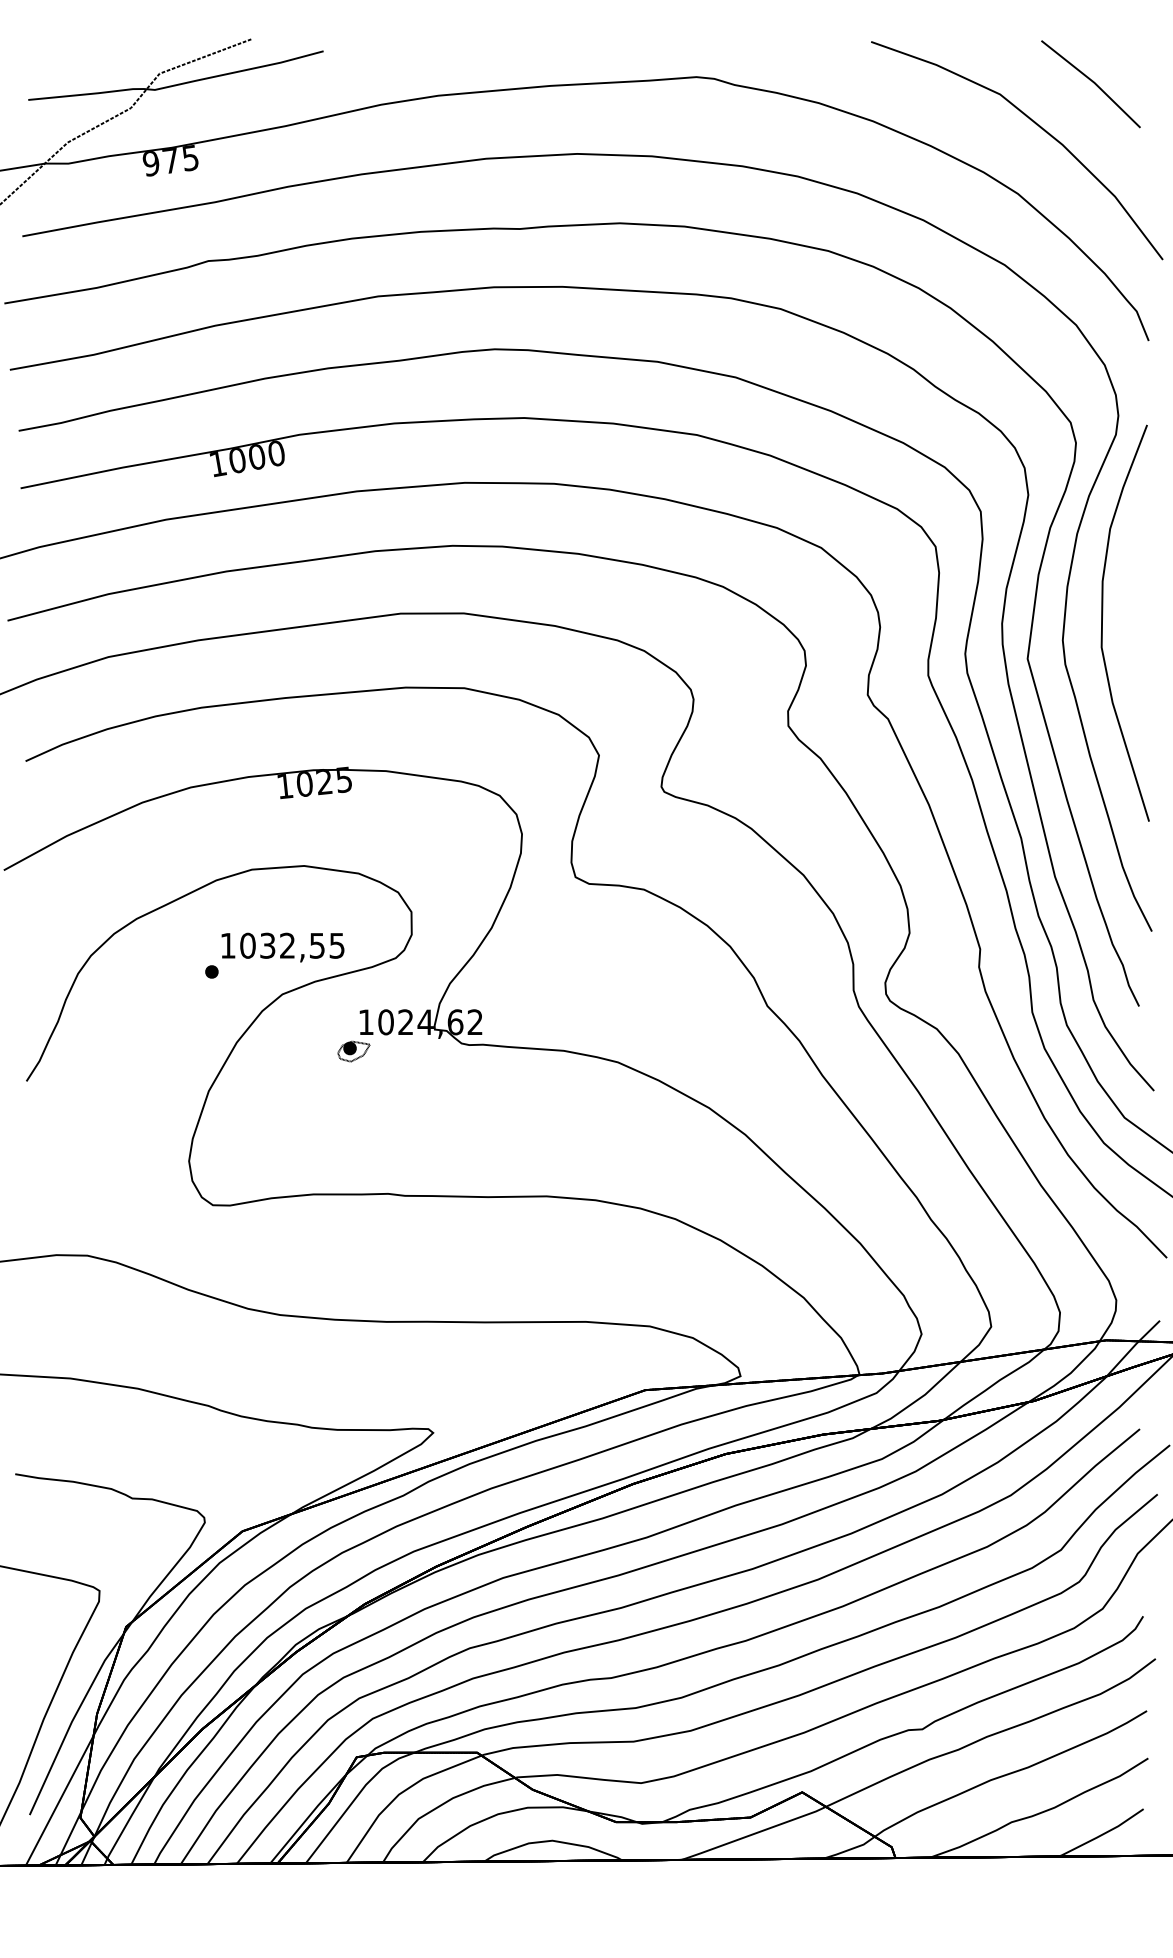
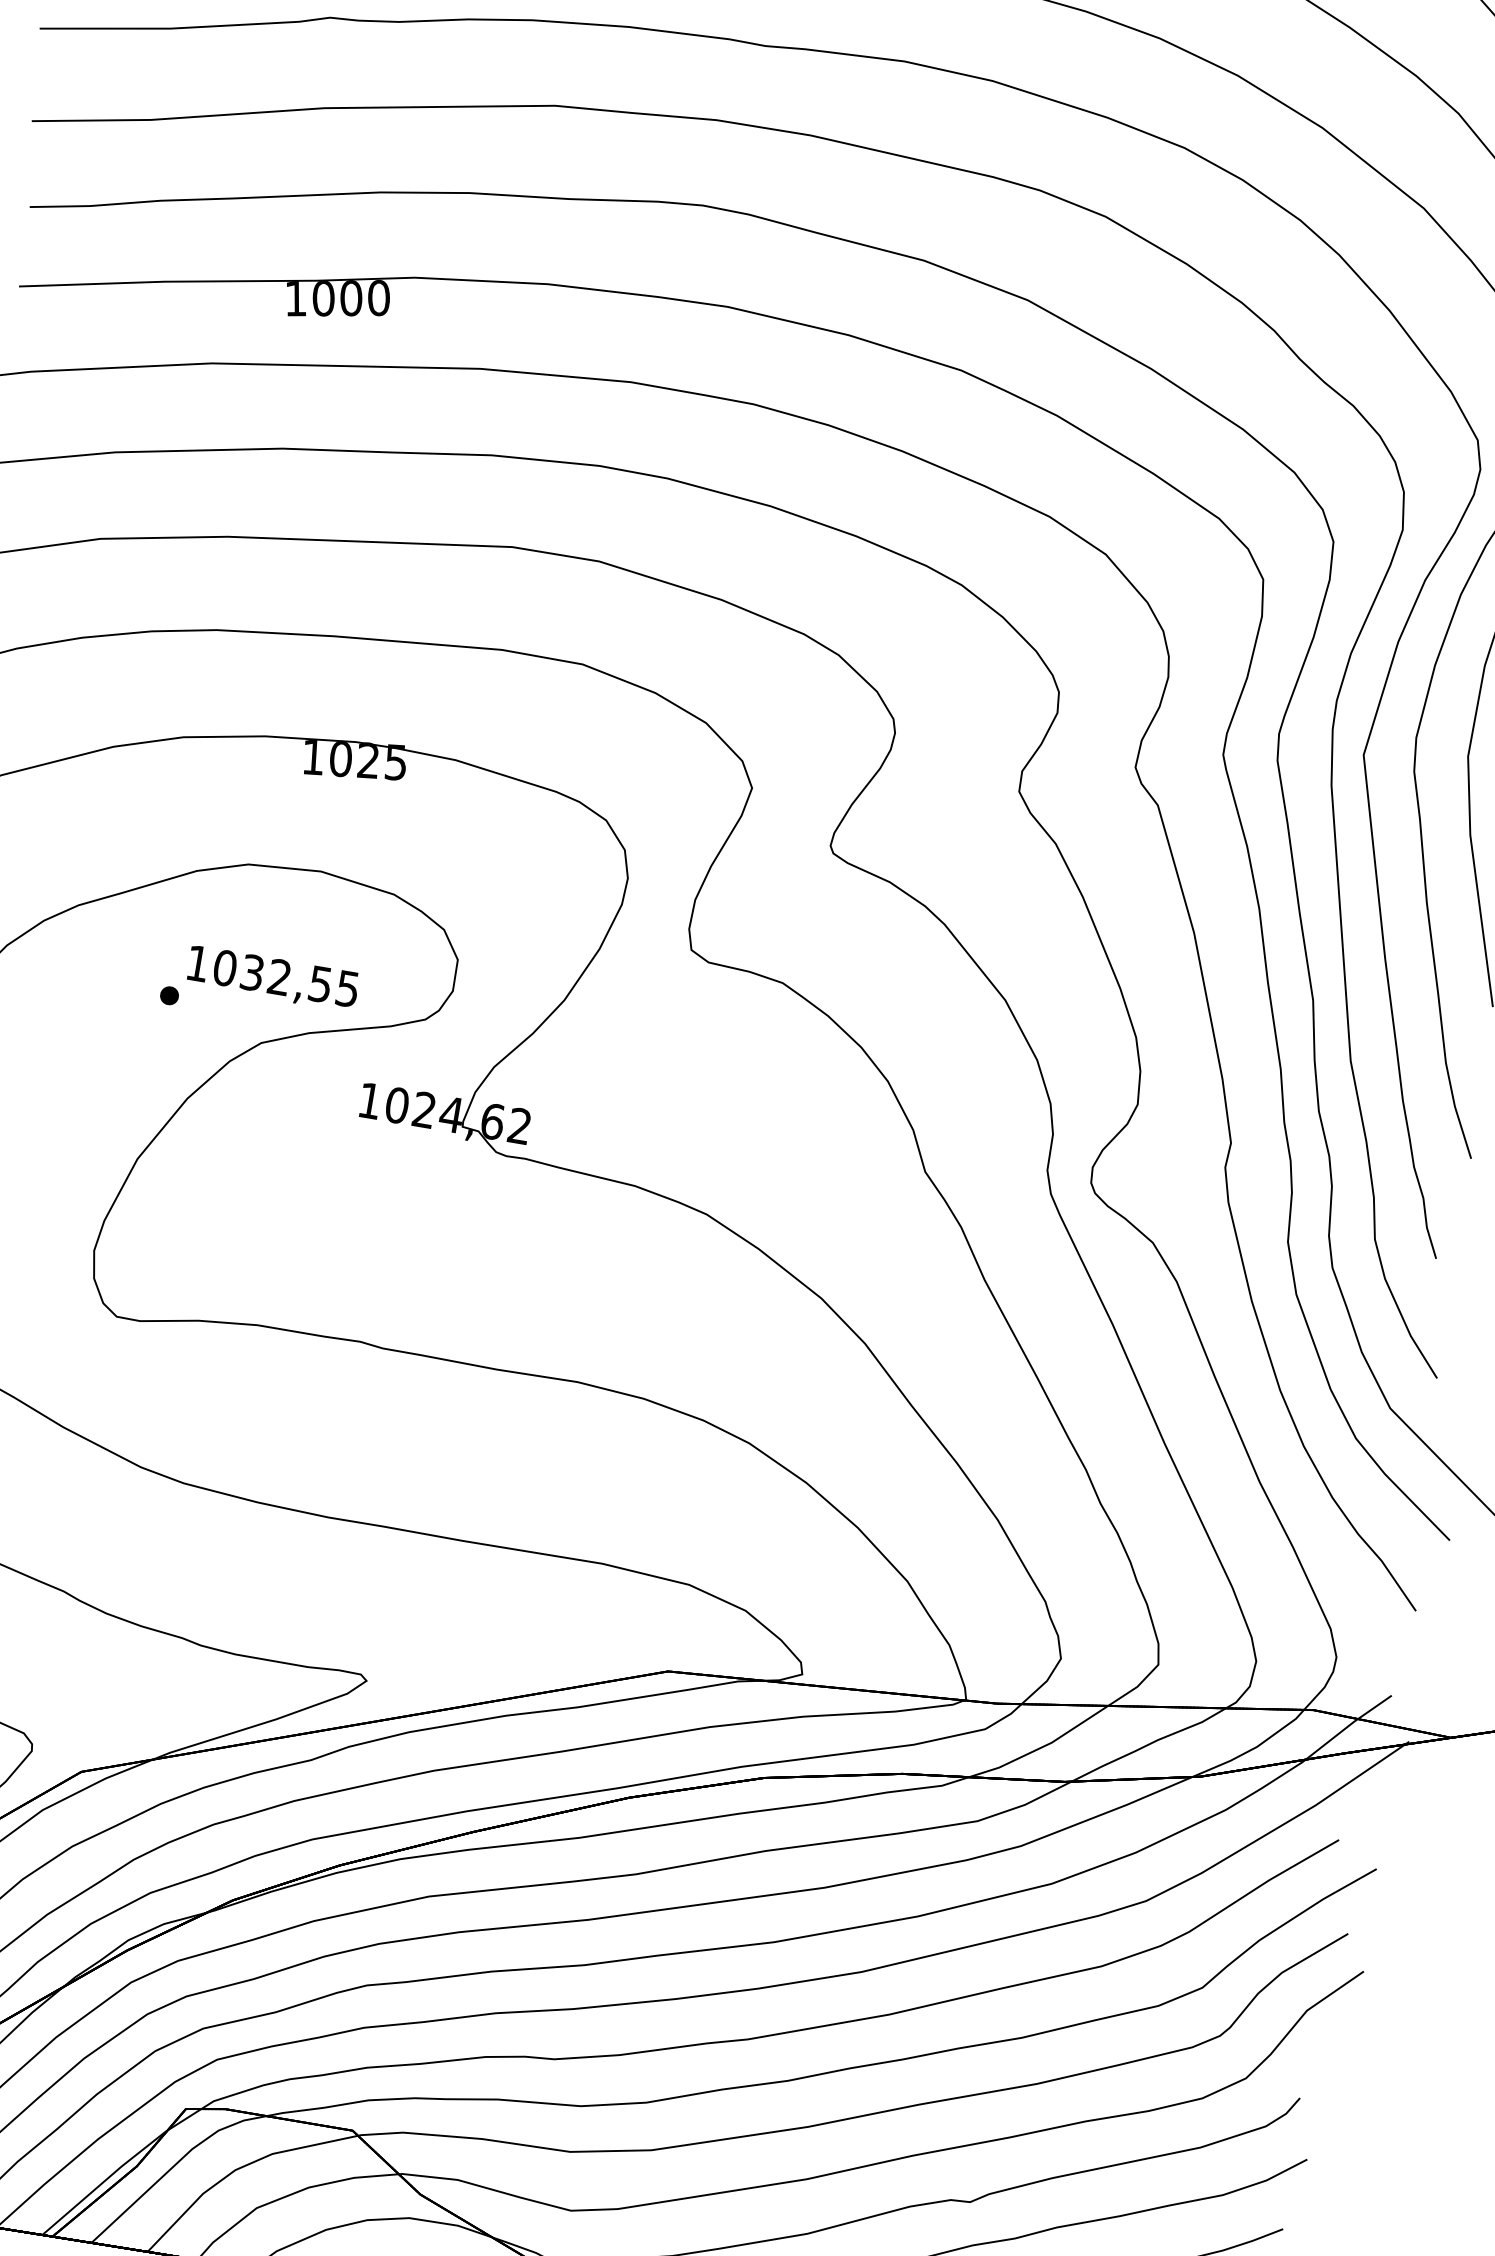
part: (353, 1051) -> (345, 1138), removed

